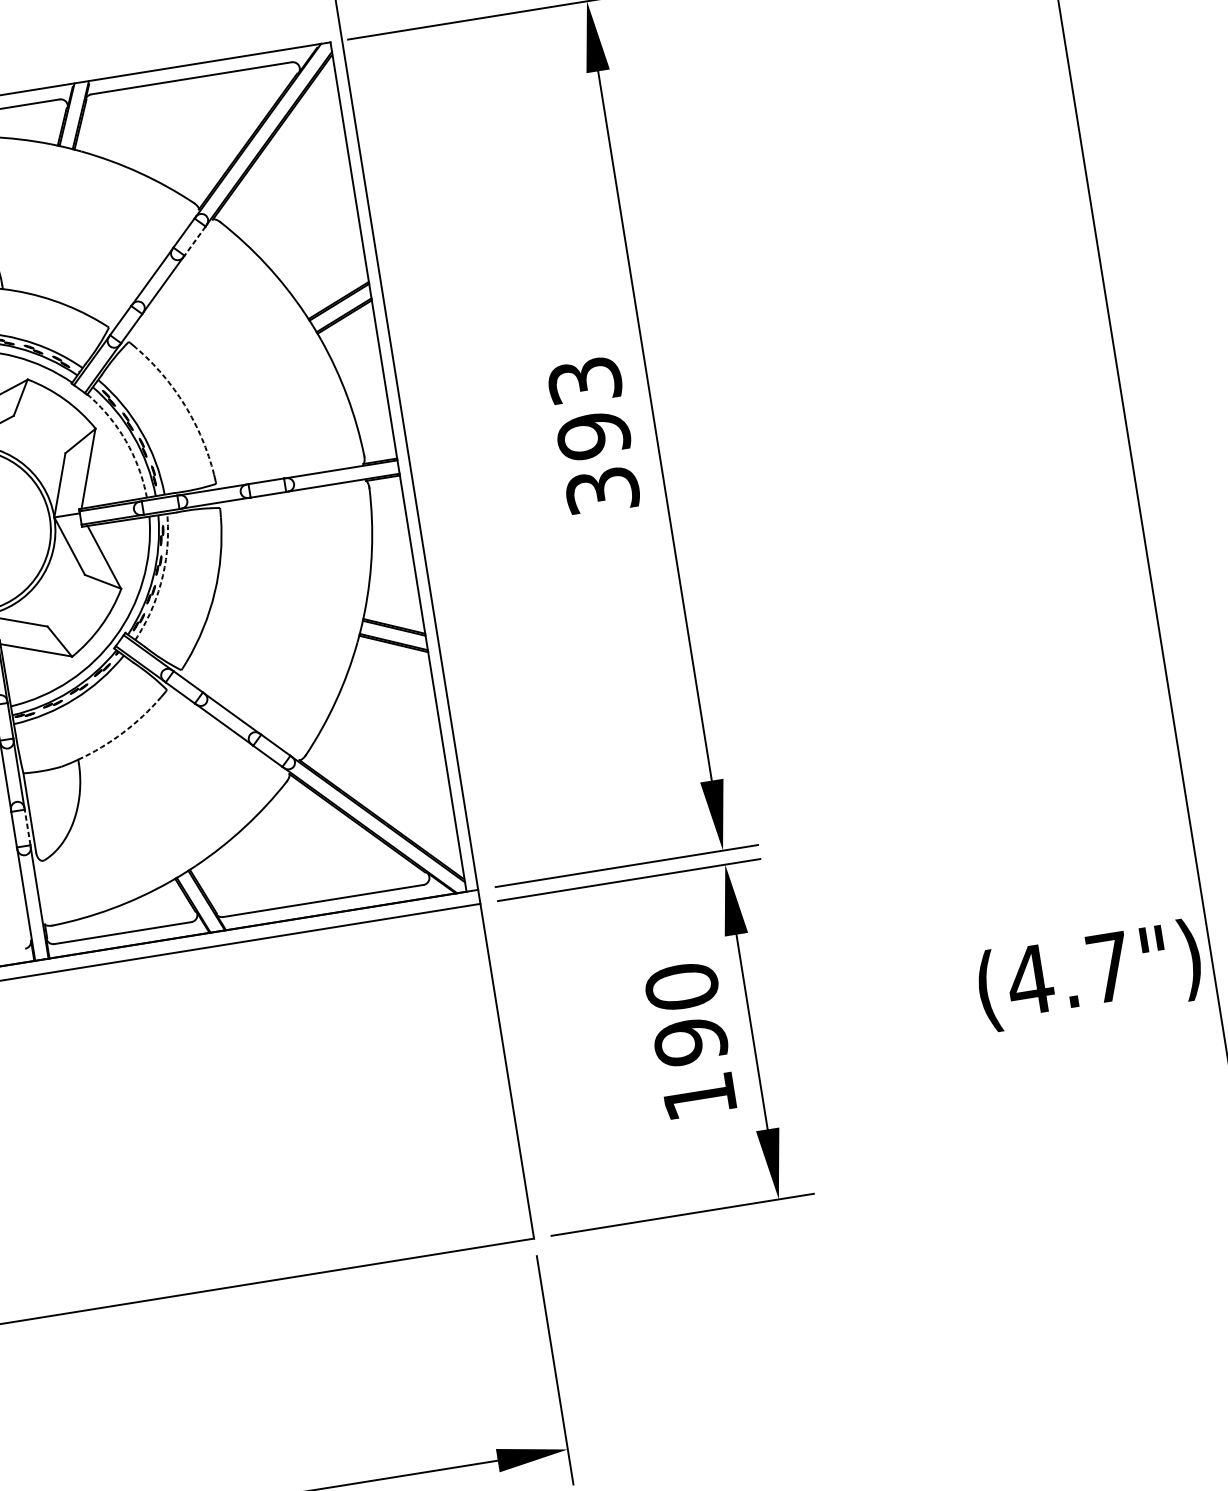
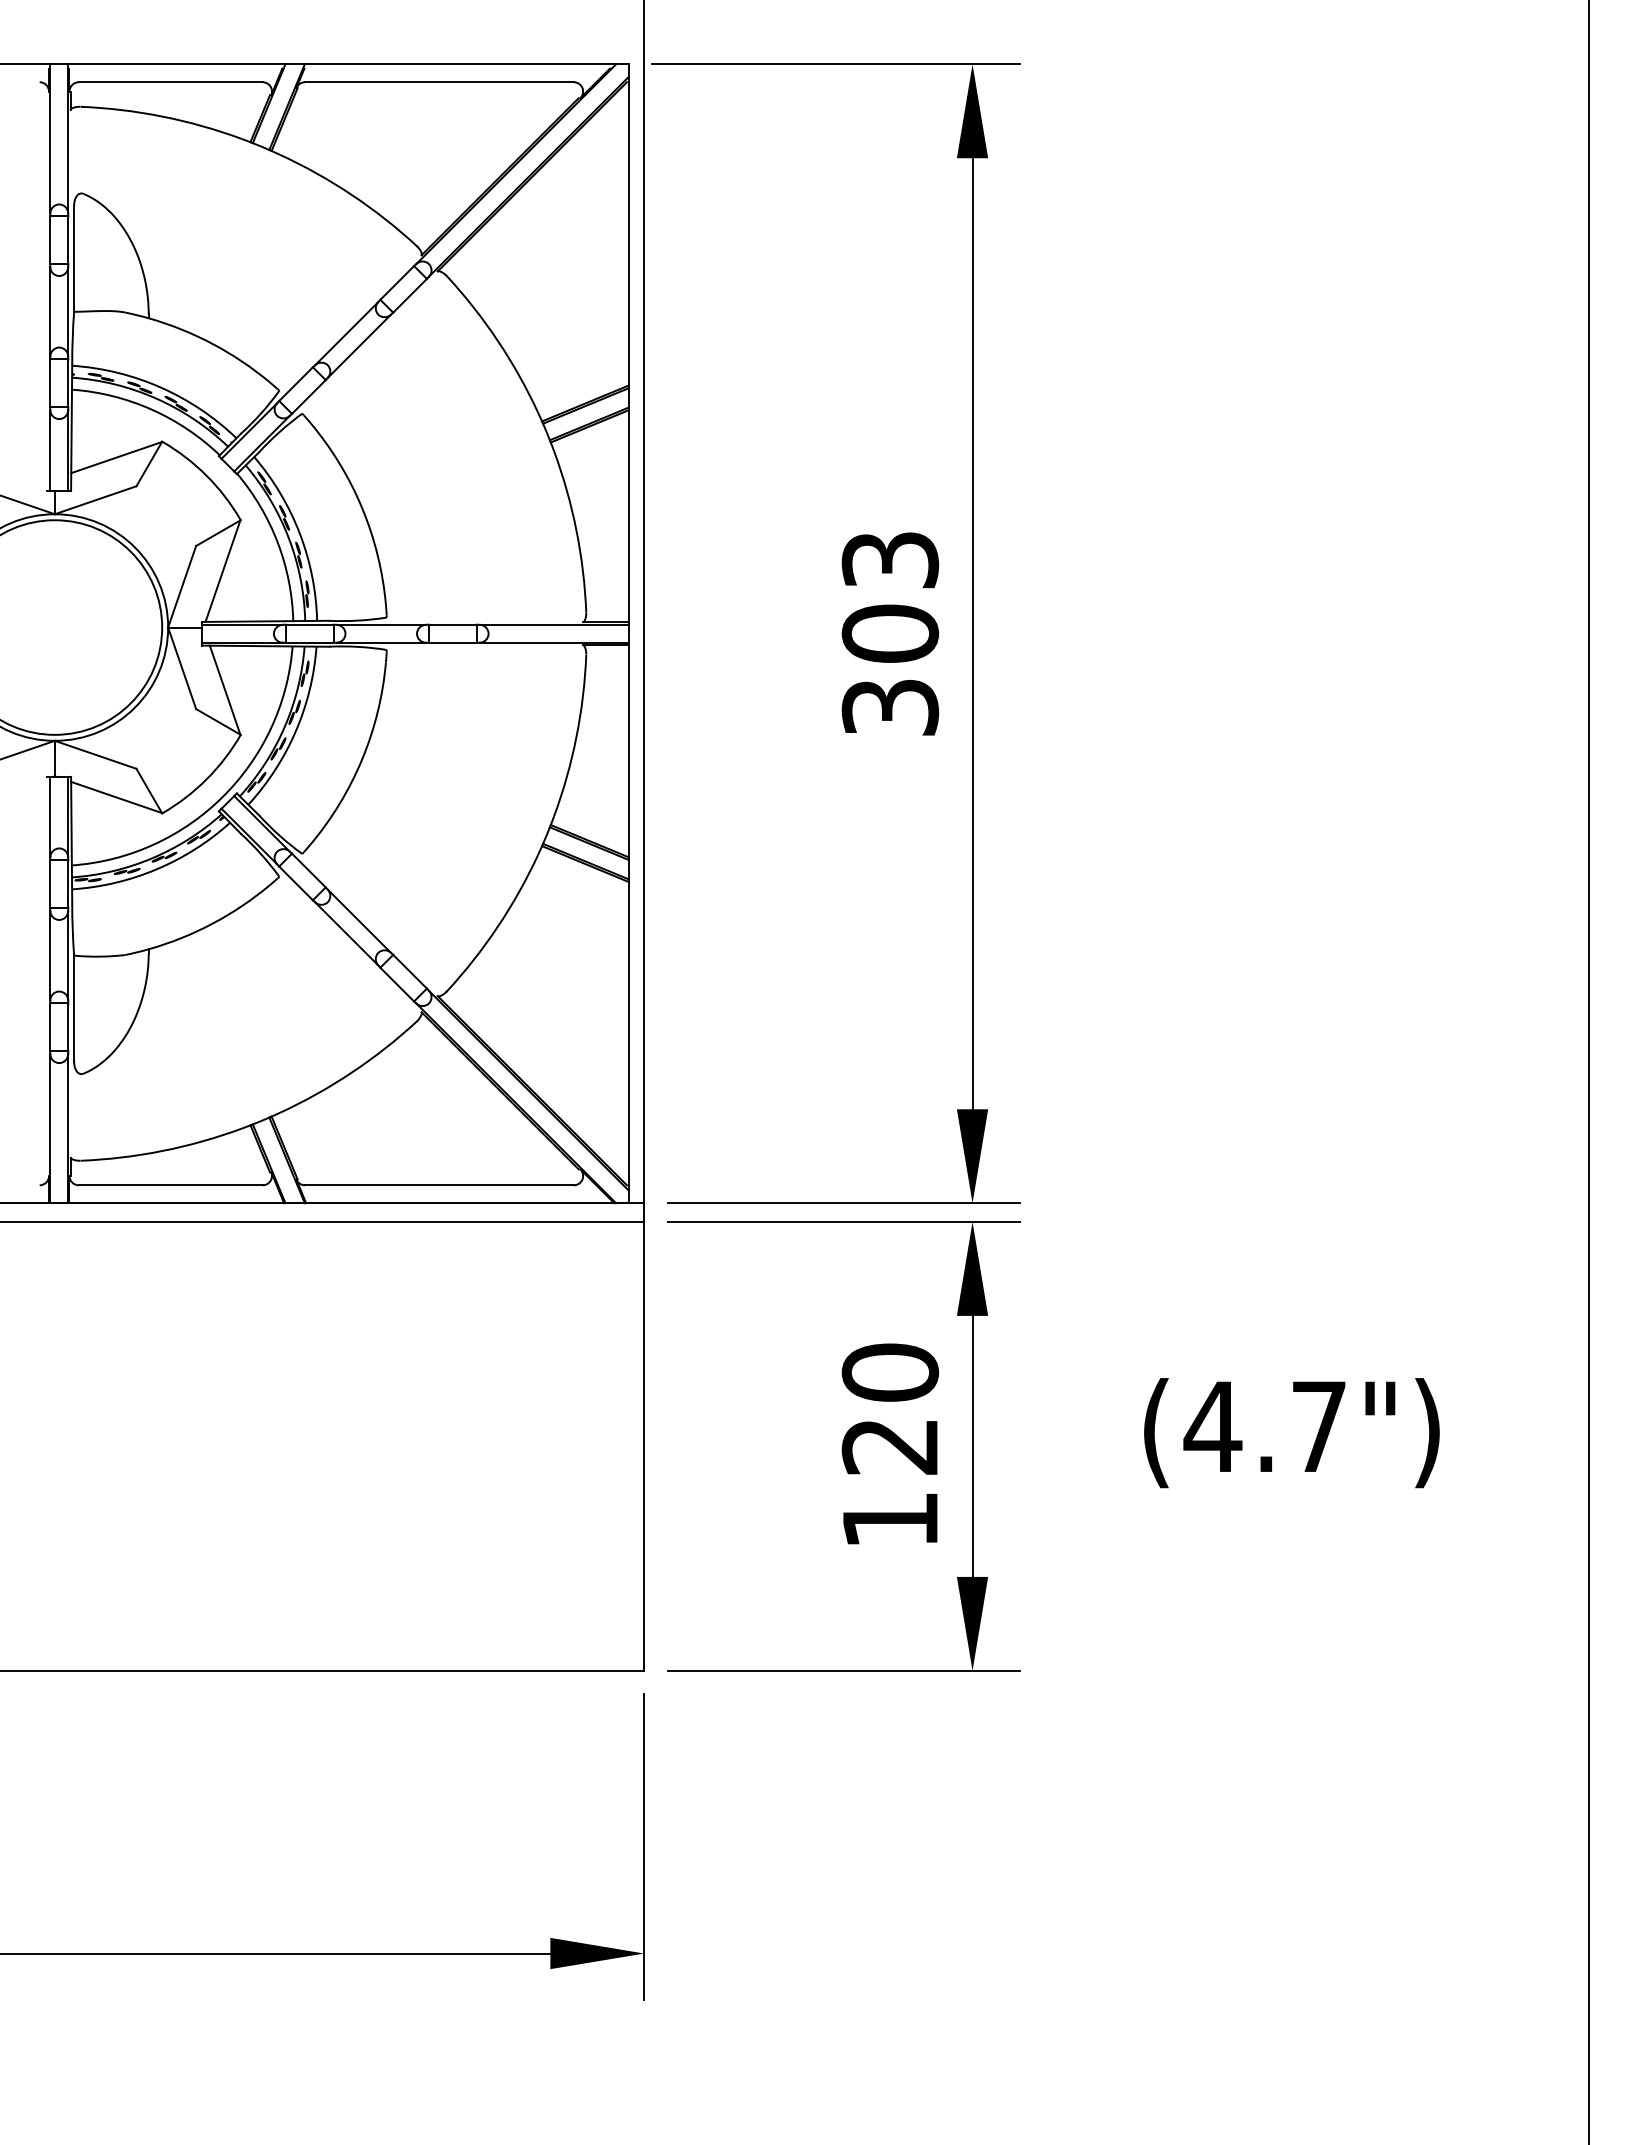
line: (195, 240) -> (410, 295), dashed -> solid
arc: (185, 405) -> (362, 508), dashed -> solid
text: (593, 435) -> (890, 633), 393 -> 303
arc: (125, 440) -> (277, 542), dashed -> solid
arc: (161, 579) -> (295, 731), dashed -> solid
arc: (122, 732) -> (212, 923), dashed -> solid
line: (27, 827) -> (68, 1027), dashed -> solid
text: (1089, 975) -> (1291, 1433), moved
text: (690, 1041) -> (890, 1446), 190 -> 120

